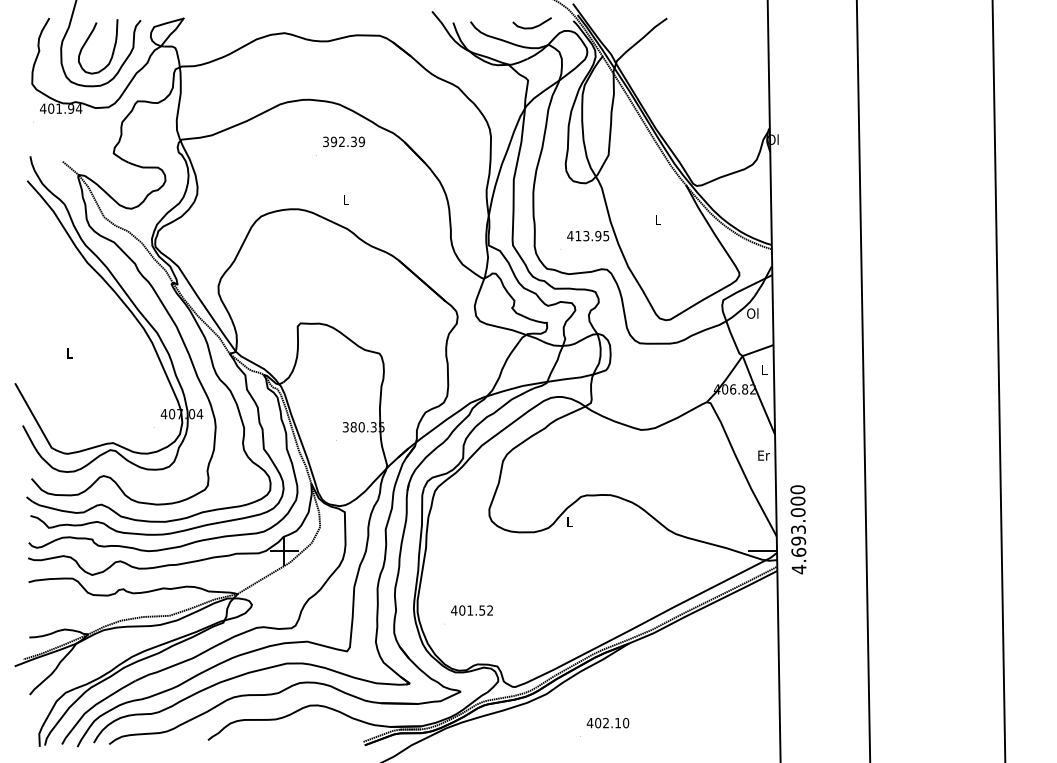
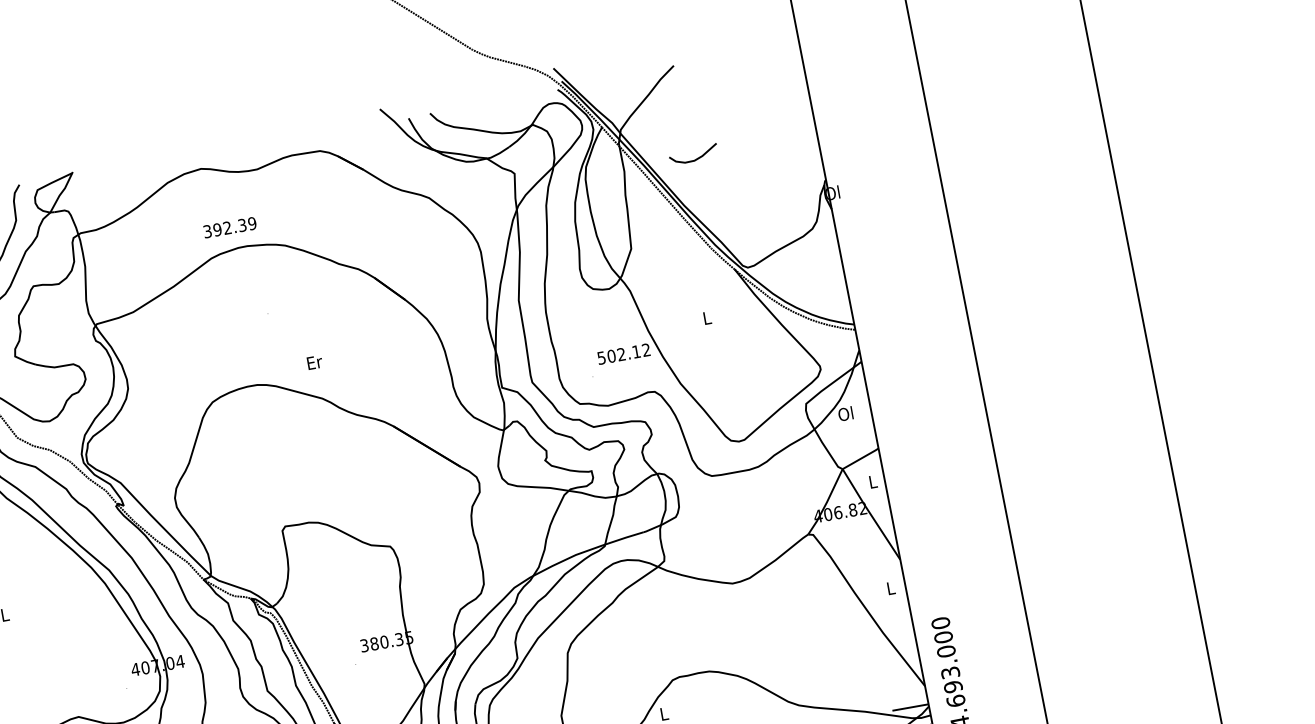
curve: (533, 26) -> (695, 158), moved
text: (343, 141) -> (229, 227), moved
text: (346, 199) -> (314, 362), L -> Er
text: (588, 235) -> (624, 353), 413.95 -> 502.12
text: (764, 455) -> (891, 588), Er -> L

